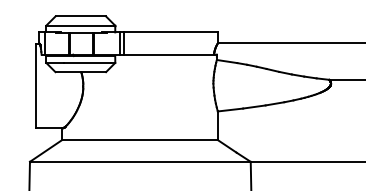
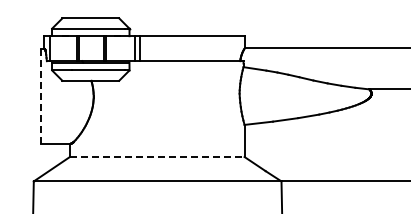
line: (36, 85) -> (41, 95), solid -> dashed
line: (140, 140) -> (157, 157), solid -> dashed

